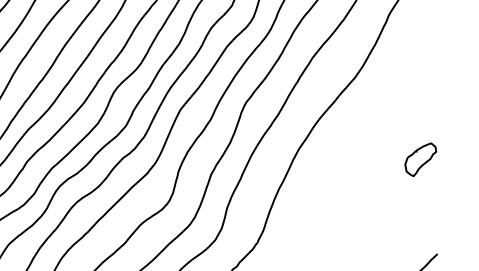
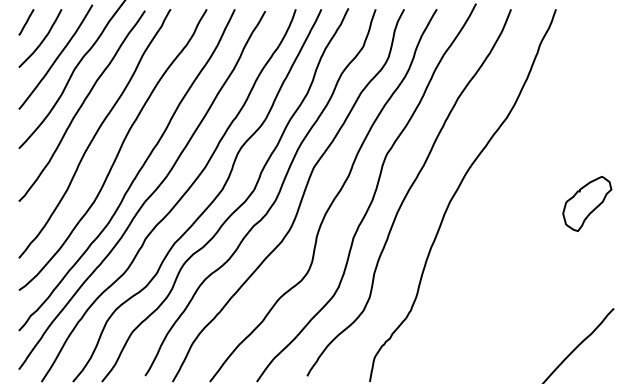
part: (420, 159) -> (587, 203), size x1.43

